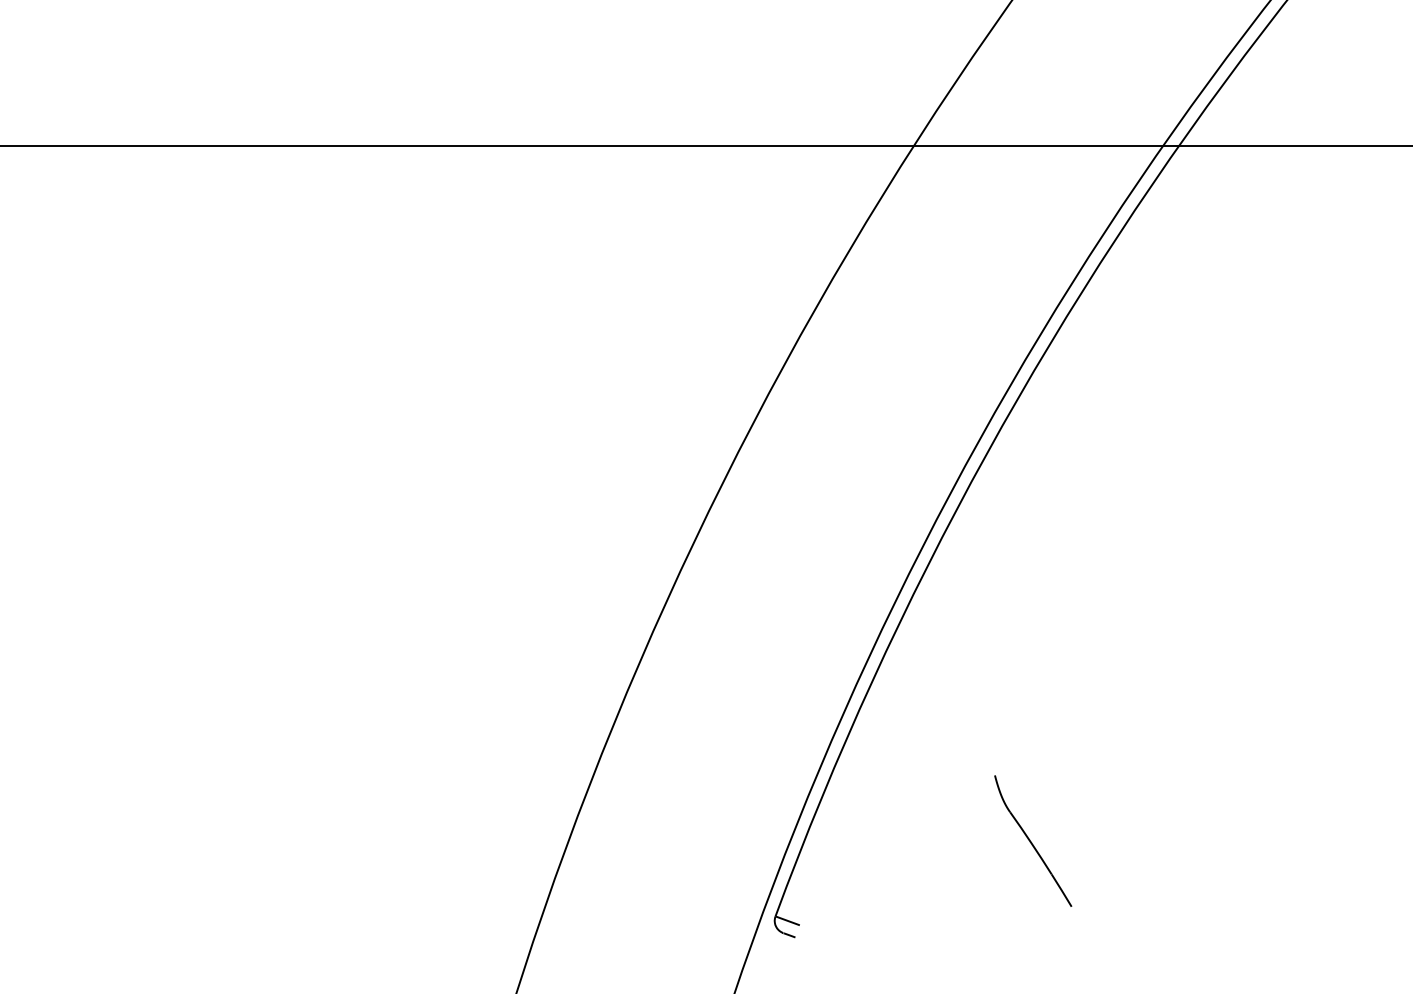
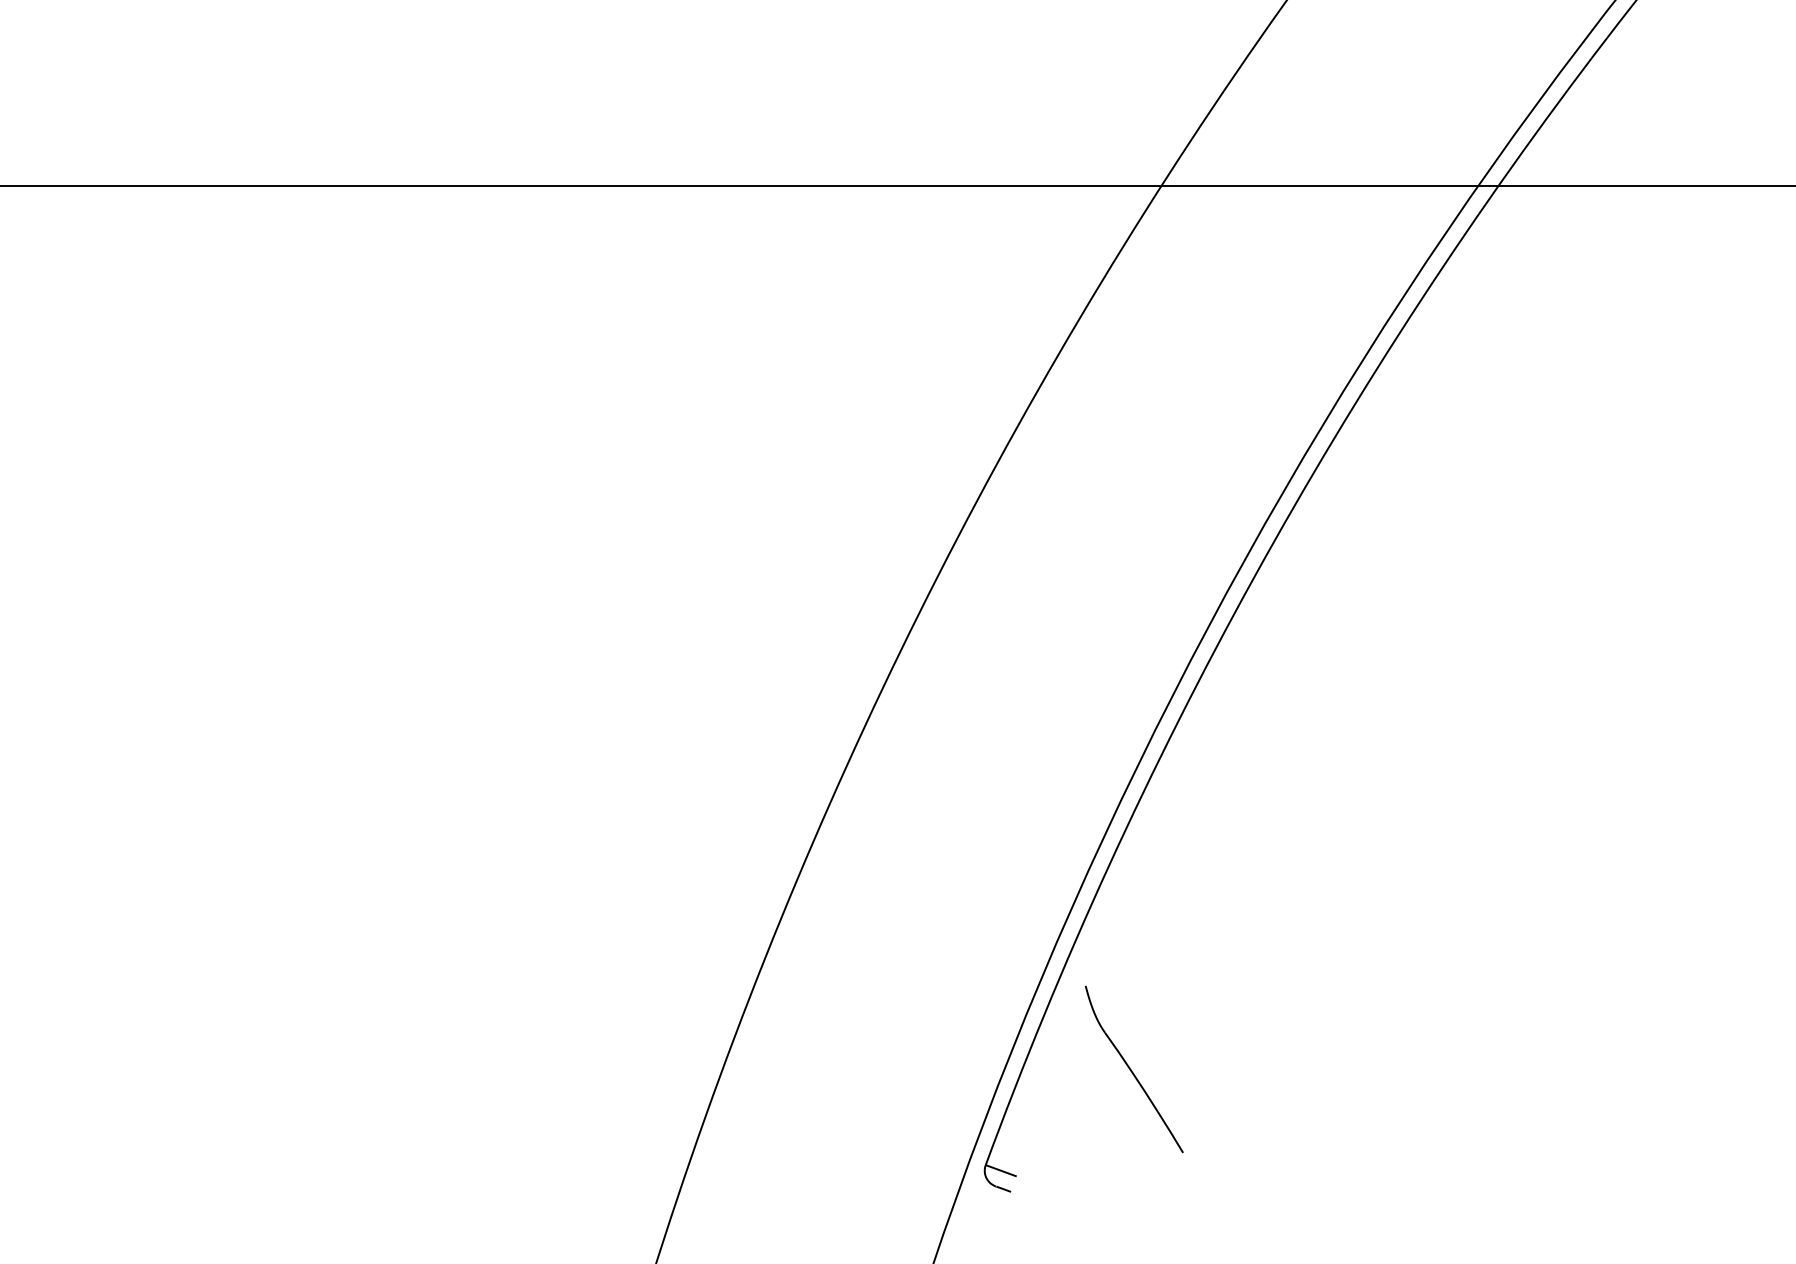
part: (1033, 841) -> (1134, 1069), moved

